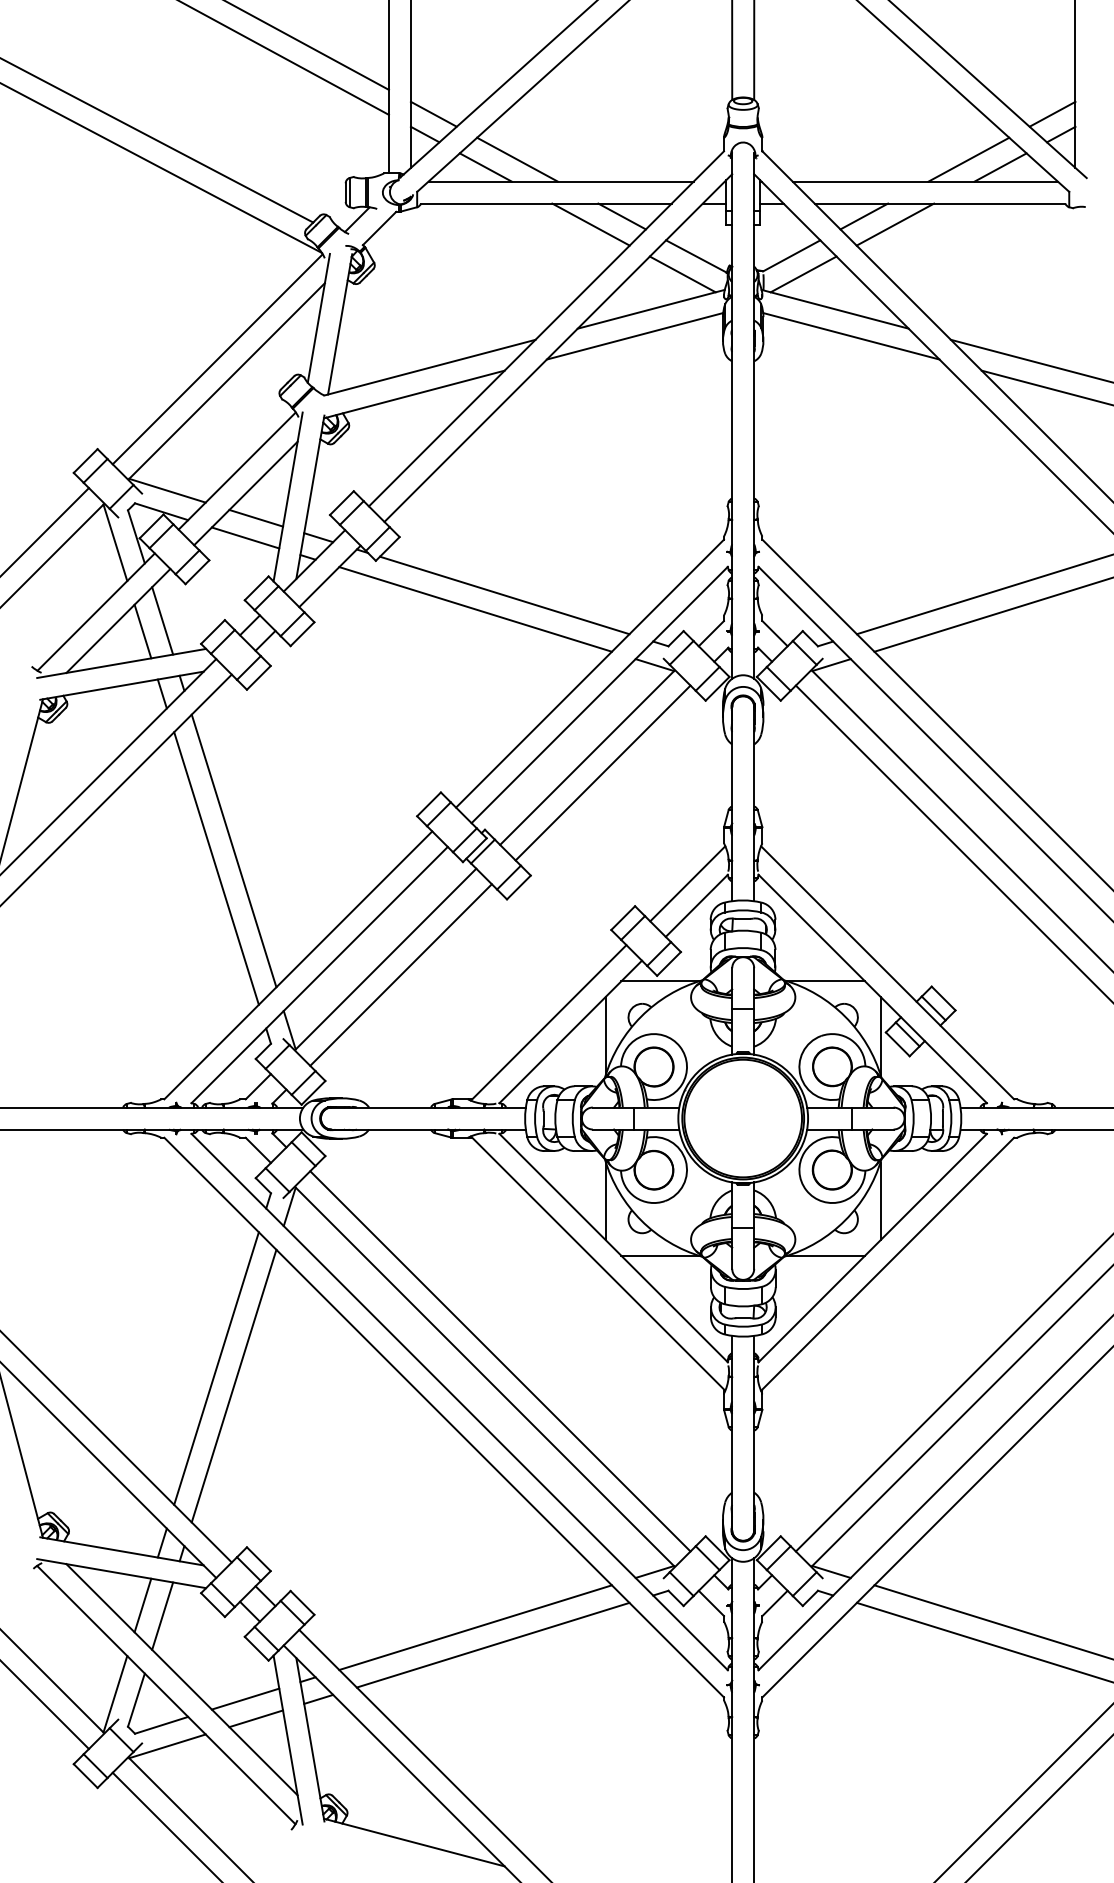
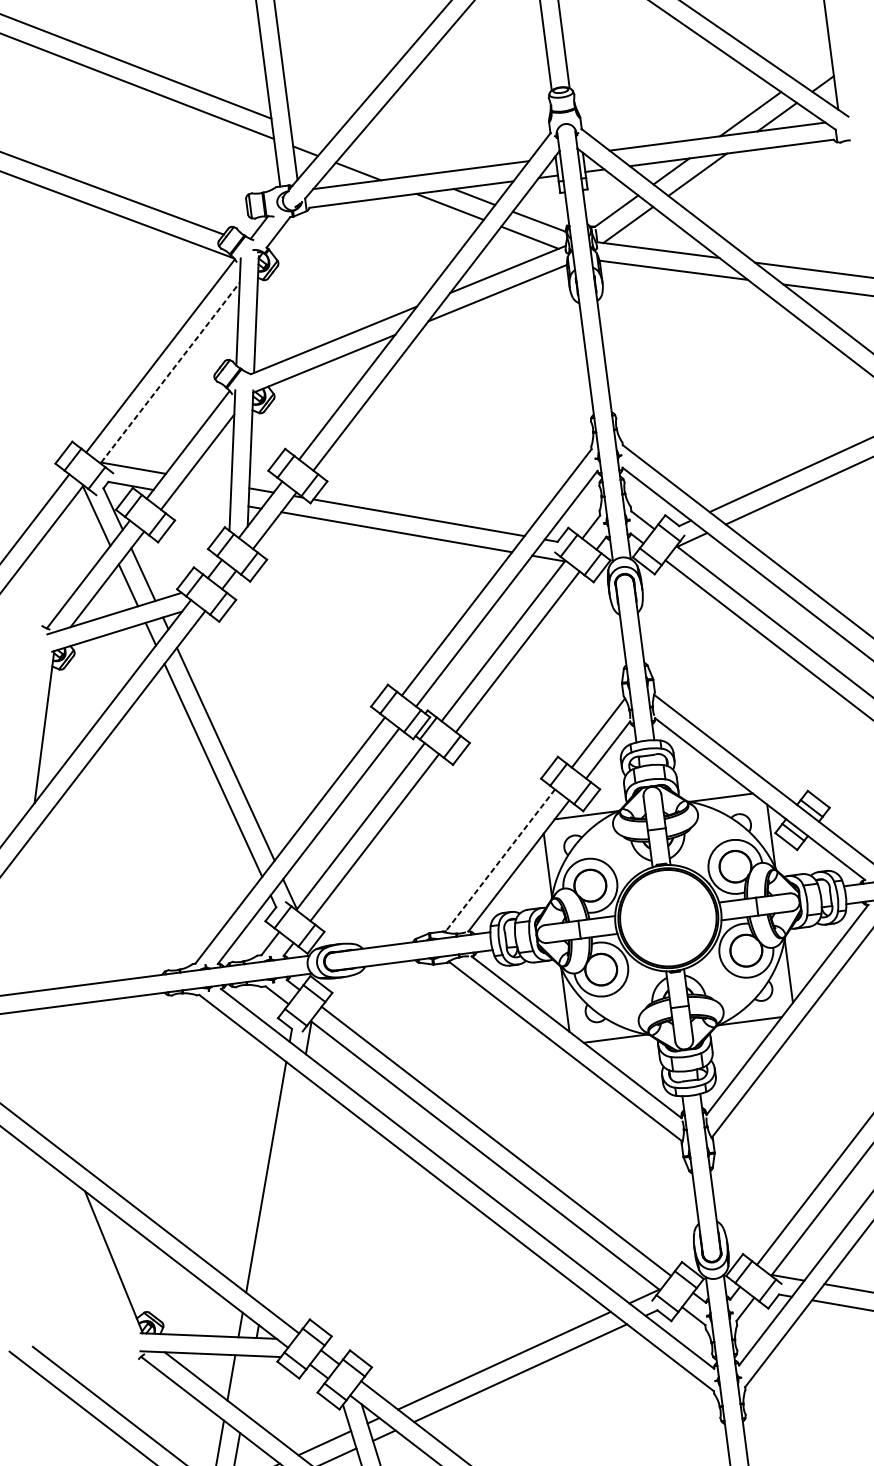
line: (433, 113) -> (310, 133), removed
line: (1052, 113) -> (813, 67), removed
line: (517, 159) -> (383, 161), removed
line: (227, 380) -> (170, 372), solid -> dashed
line: (256, 517) -> (208, 480), removed
line: (245, 537) -> (201, 498), removed
line: (548, 1022) -> (499, 860), solid -> dashed
line: (233, 1385) -> (281, 1189), removed
line: (162, 1615) -> (248, 1383), removed

